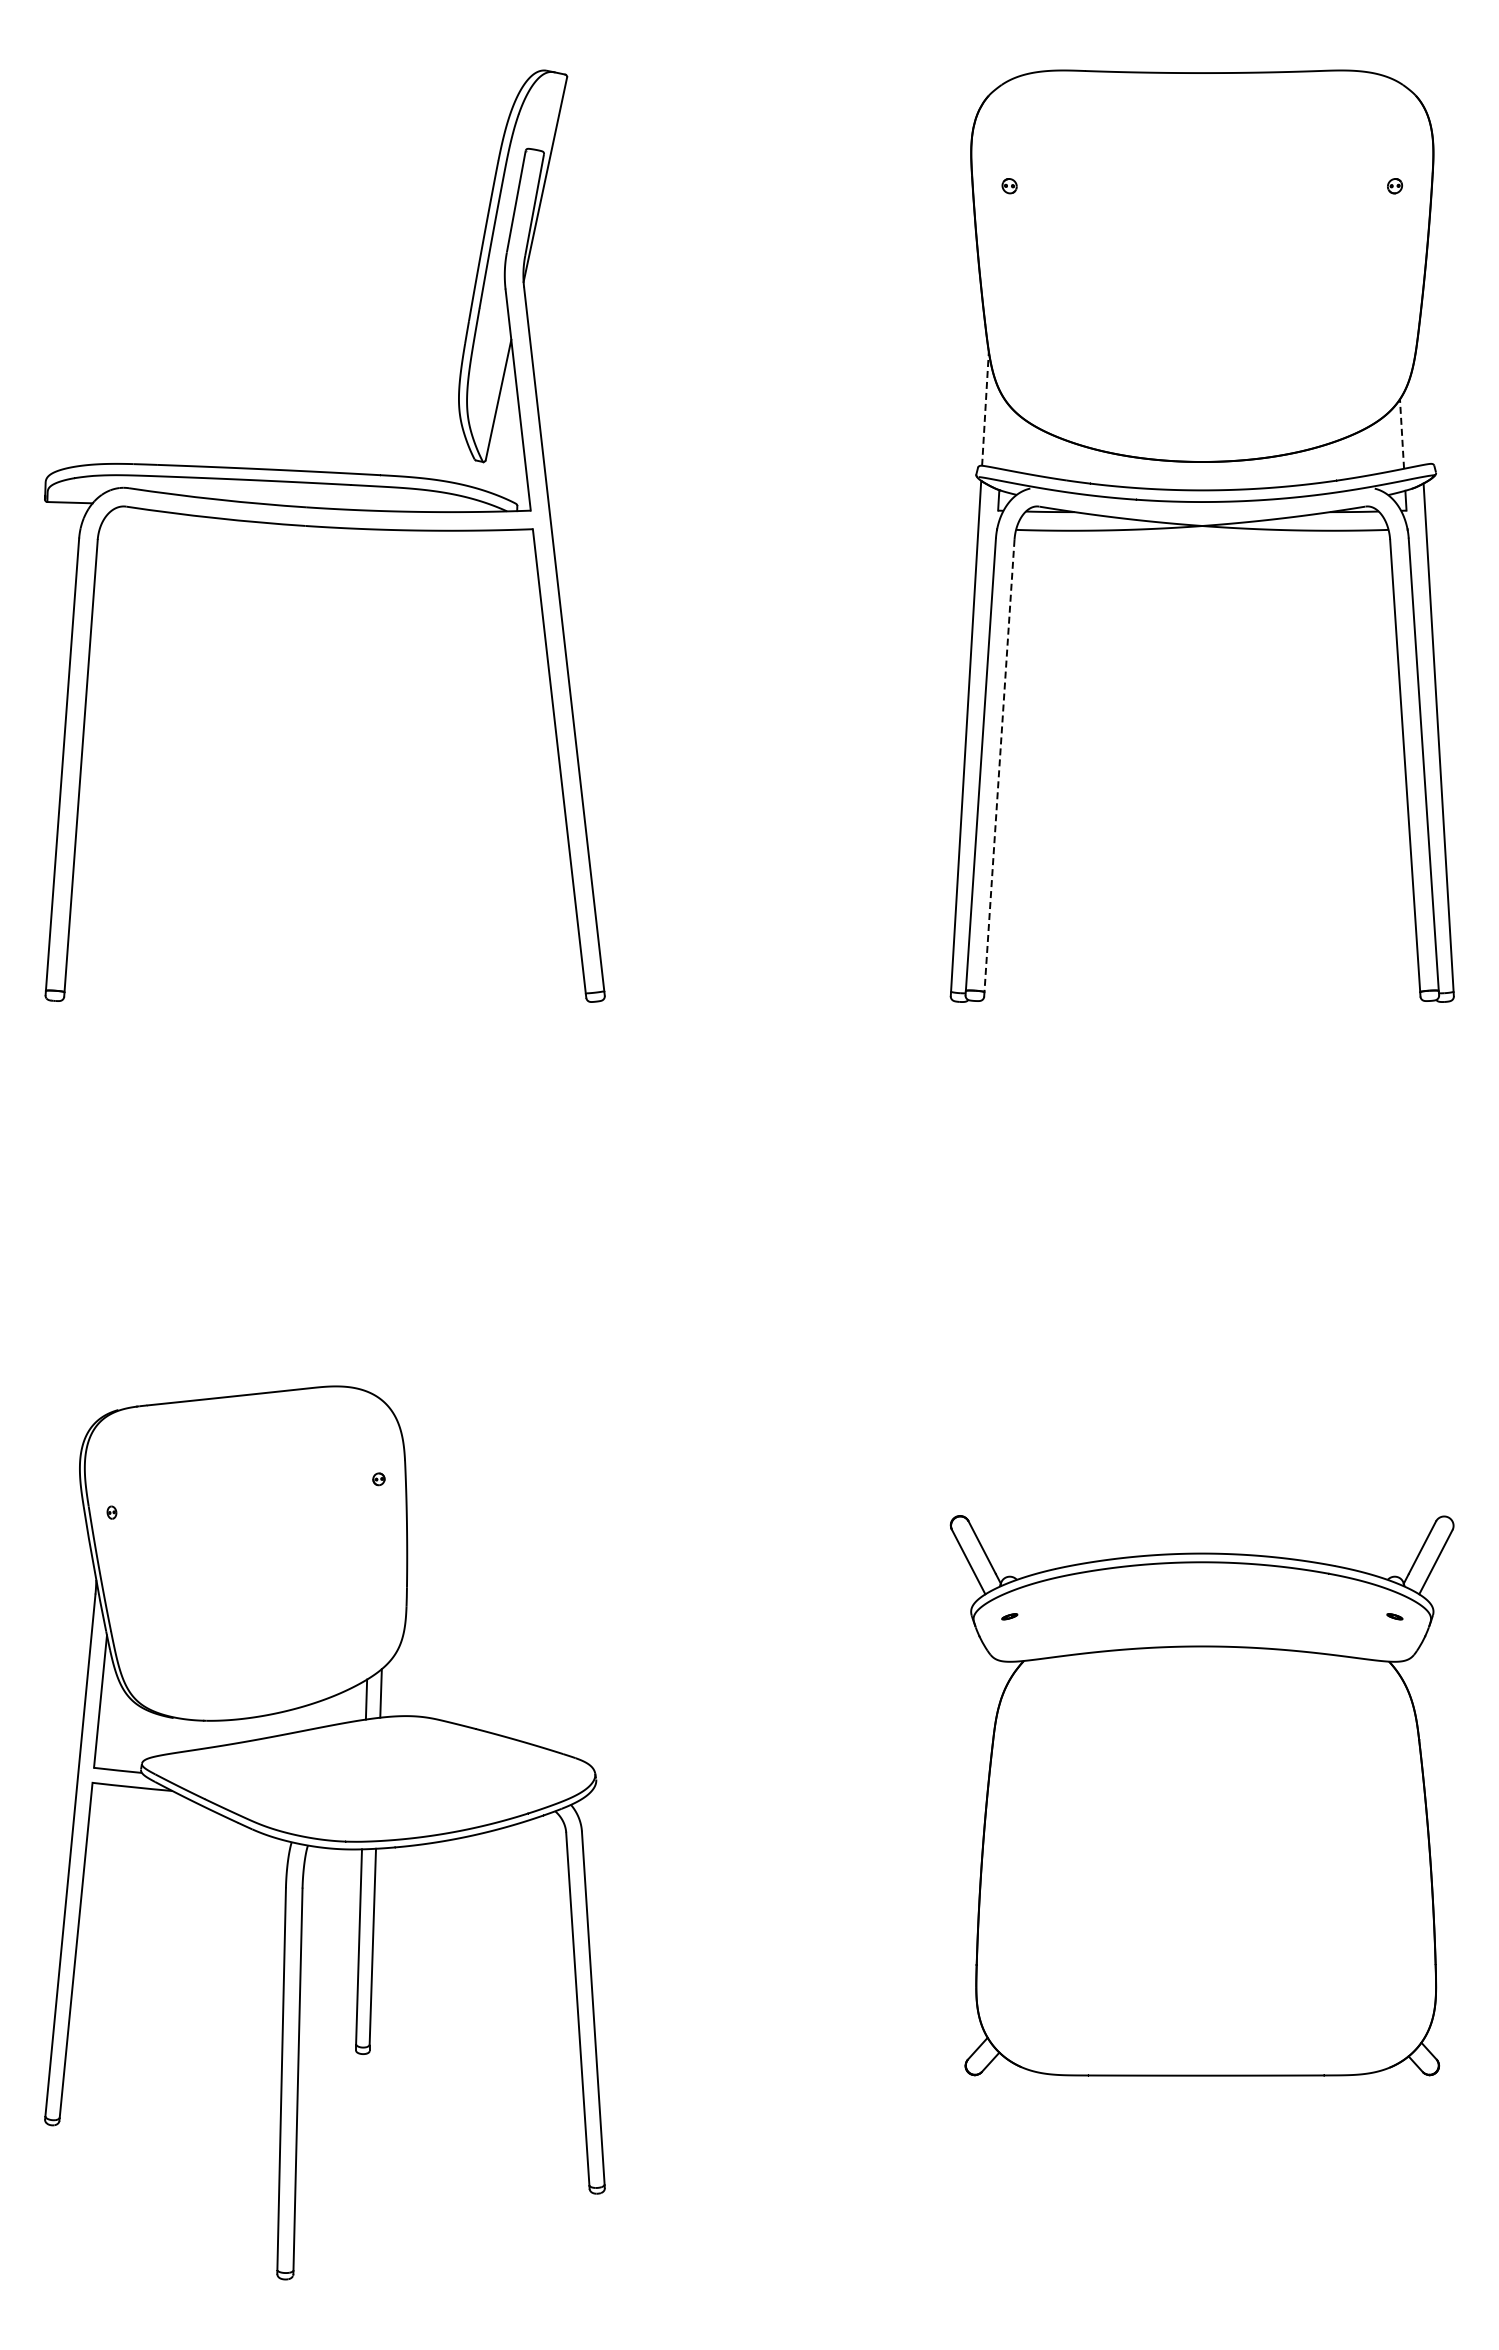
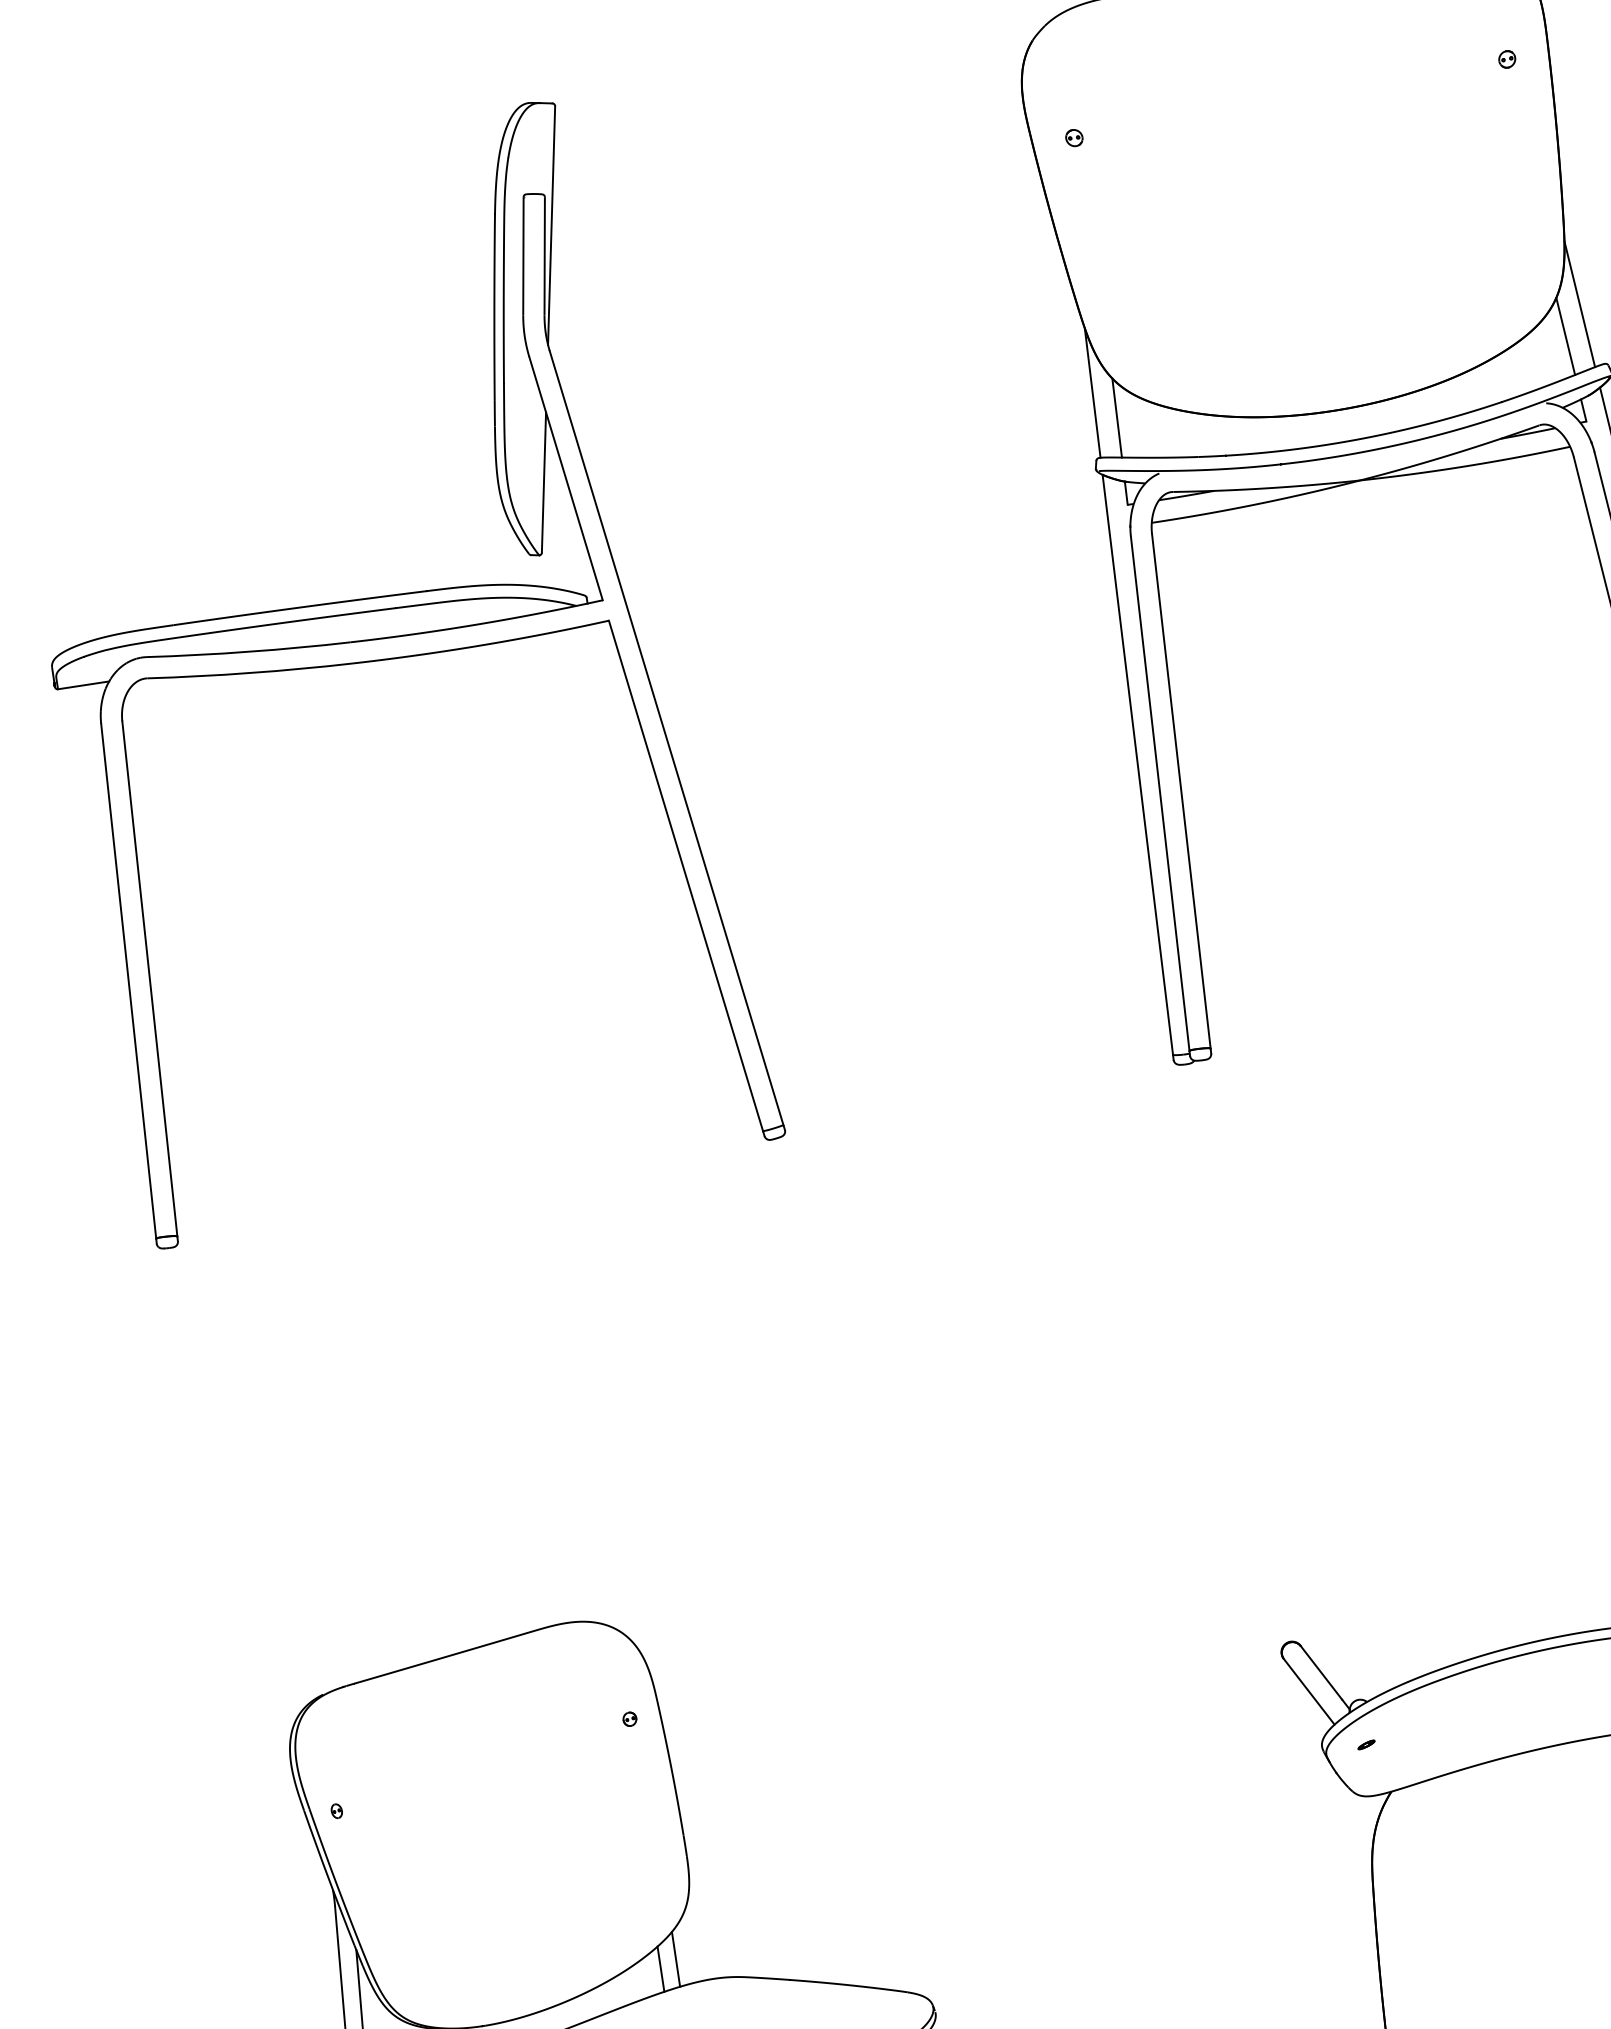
line: (985, 408) -> (1092, 392), dashed -> solid
line: (1418, 408) -> (1579, 304), added
line: (1002, 433) -> (1116, 417), added
line: (1402, 434) -> (1566, 336), dashed -> solid
line: (999, 765) -> (1181, 790), dashed -> solid

